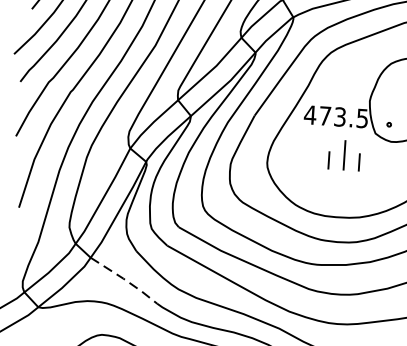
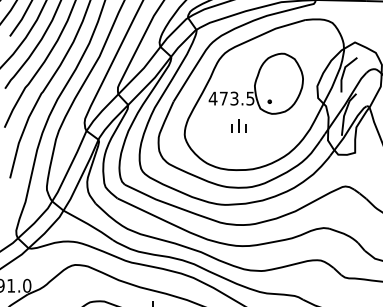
part: (343, 154) -> (238, 125), size x0.62
line: (124, 279) -> (88, 224), dashed -> solid

